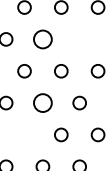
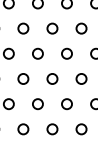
circle: (42, 39) -> (52, 28), size x0.71
circle: (79, 39) -> (81, 28), added
circle: (42, 102) -> (52, 78), size x0.71
circle: (23, 135) -> (37, 104), added

